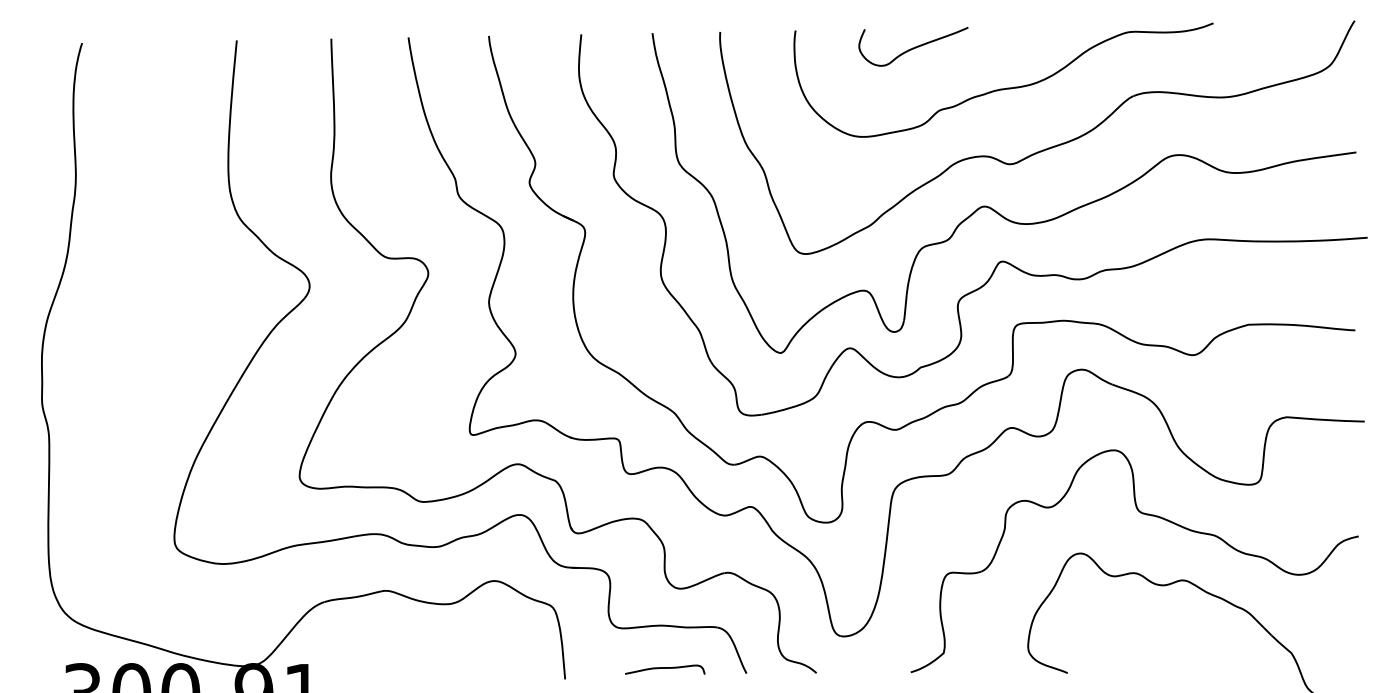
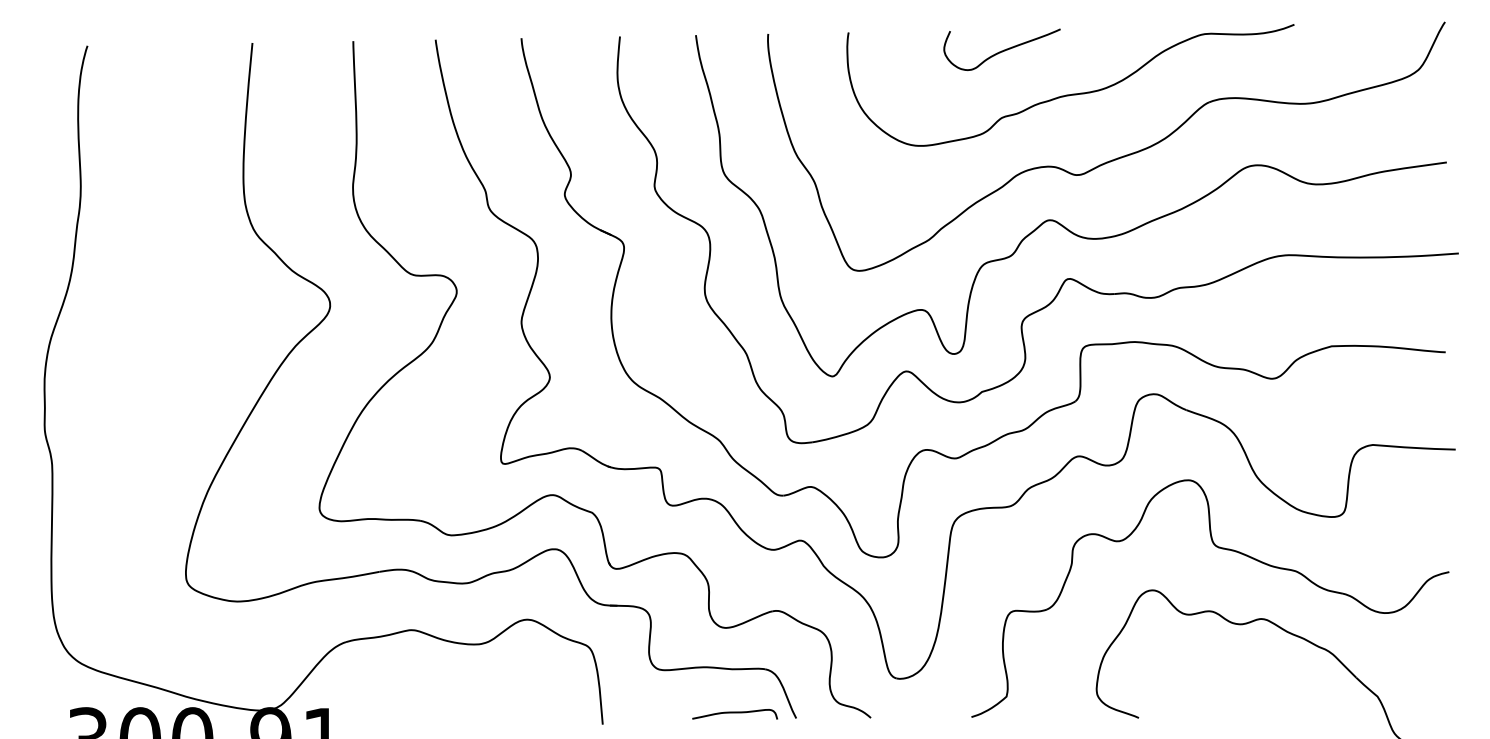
curve: (913, 47) -> (1002, 50), moved
curve: (665, 668) -> (735, 713), moved

